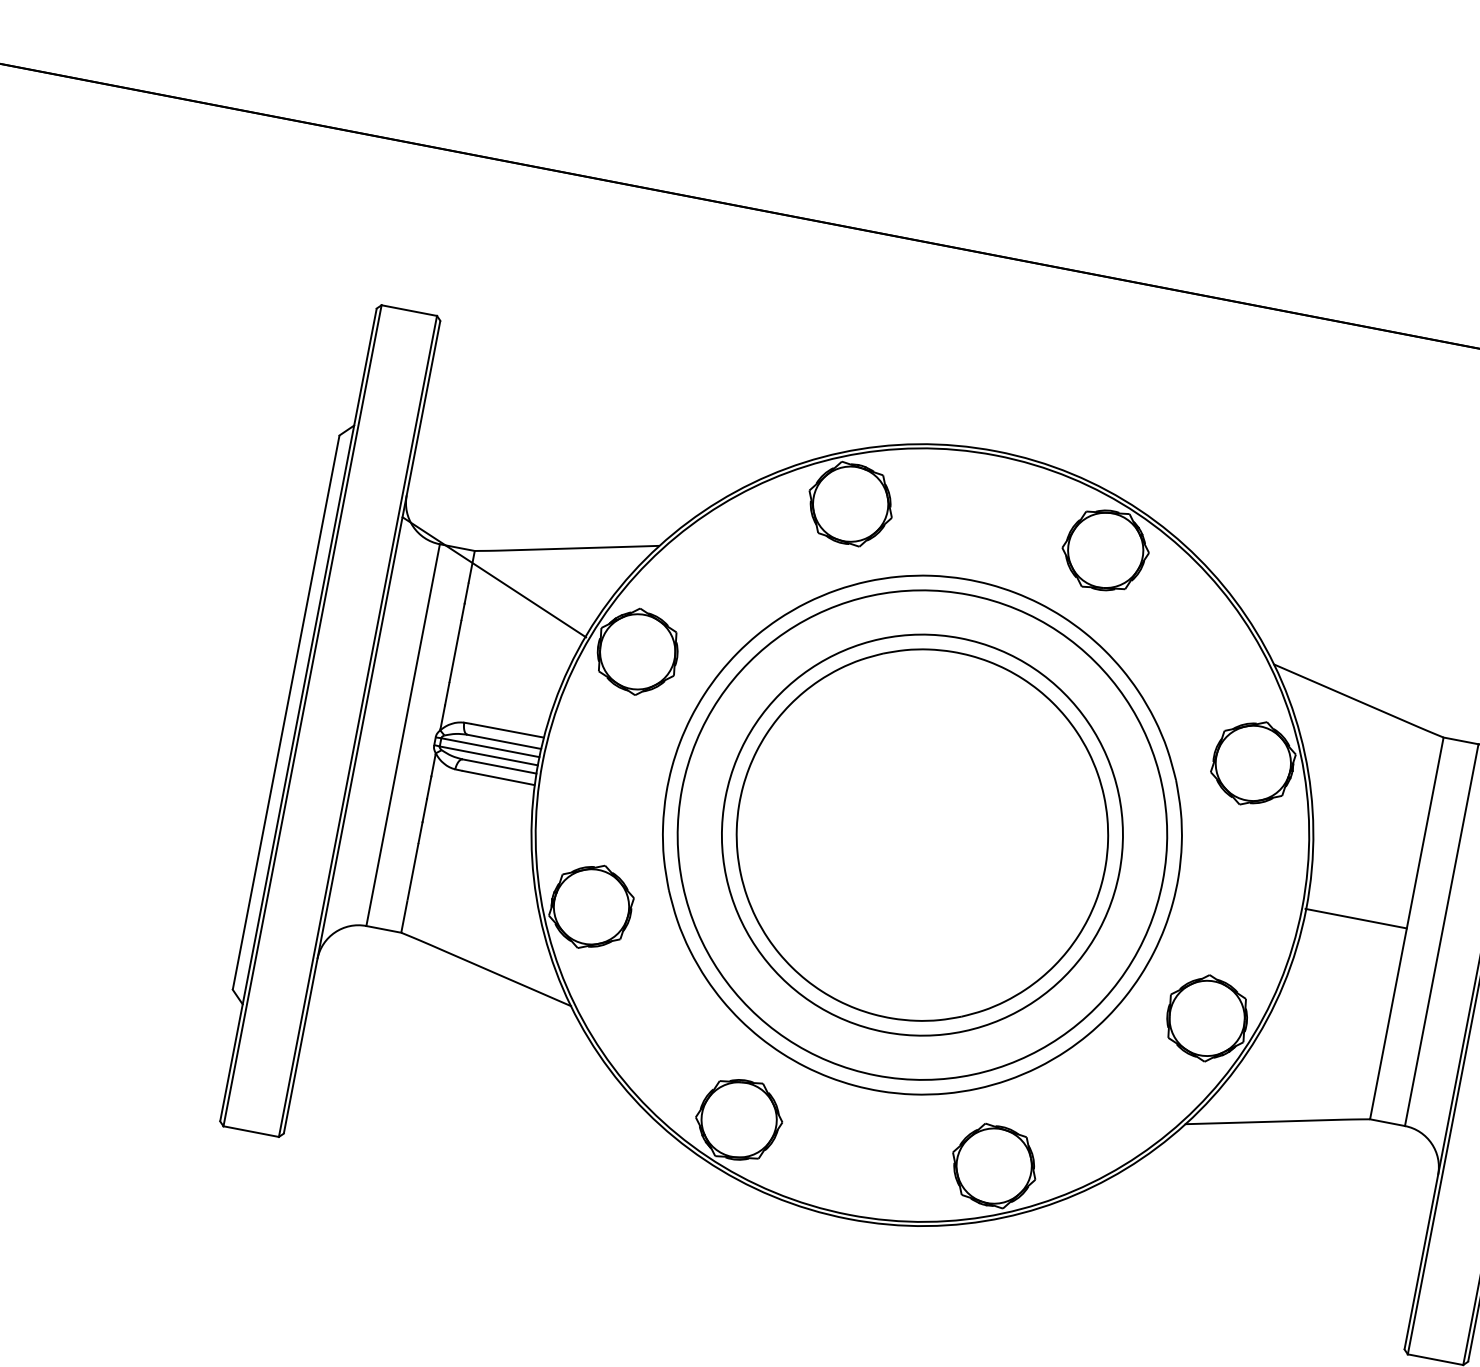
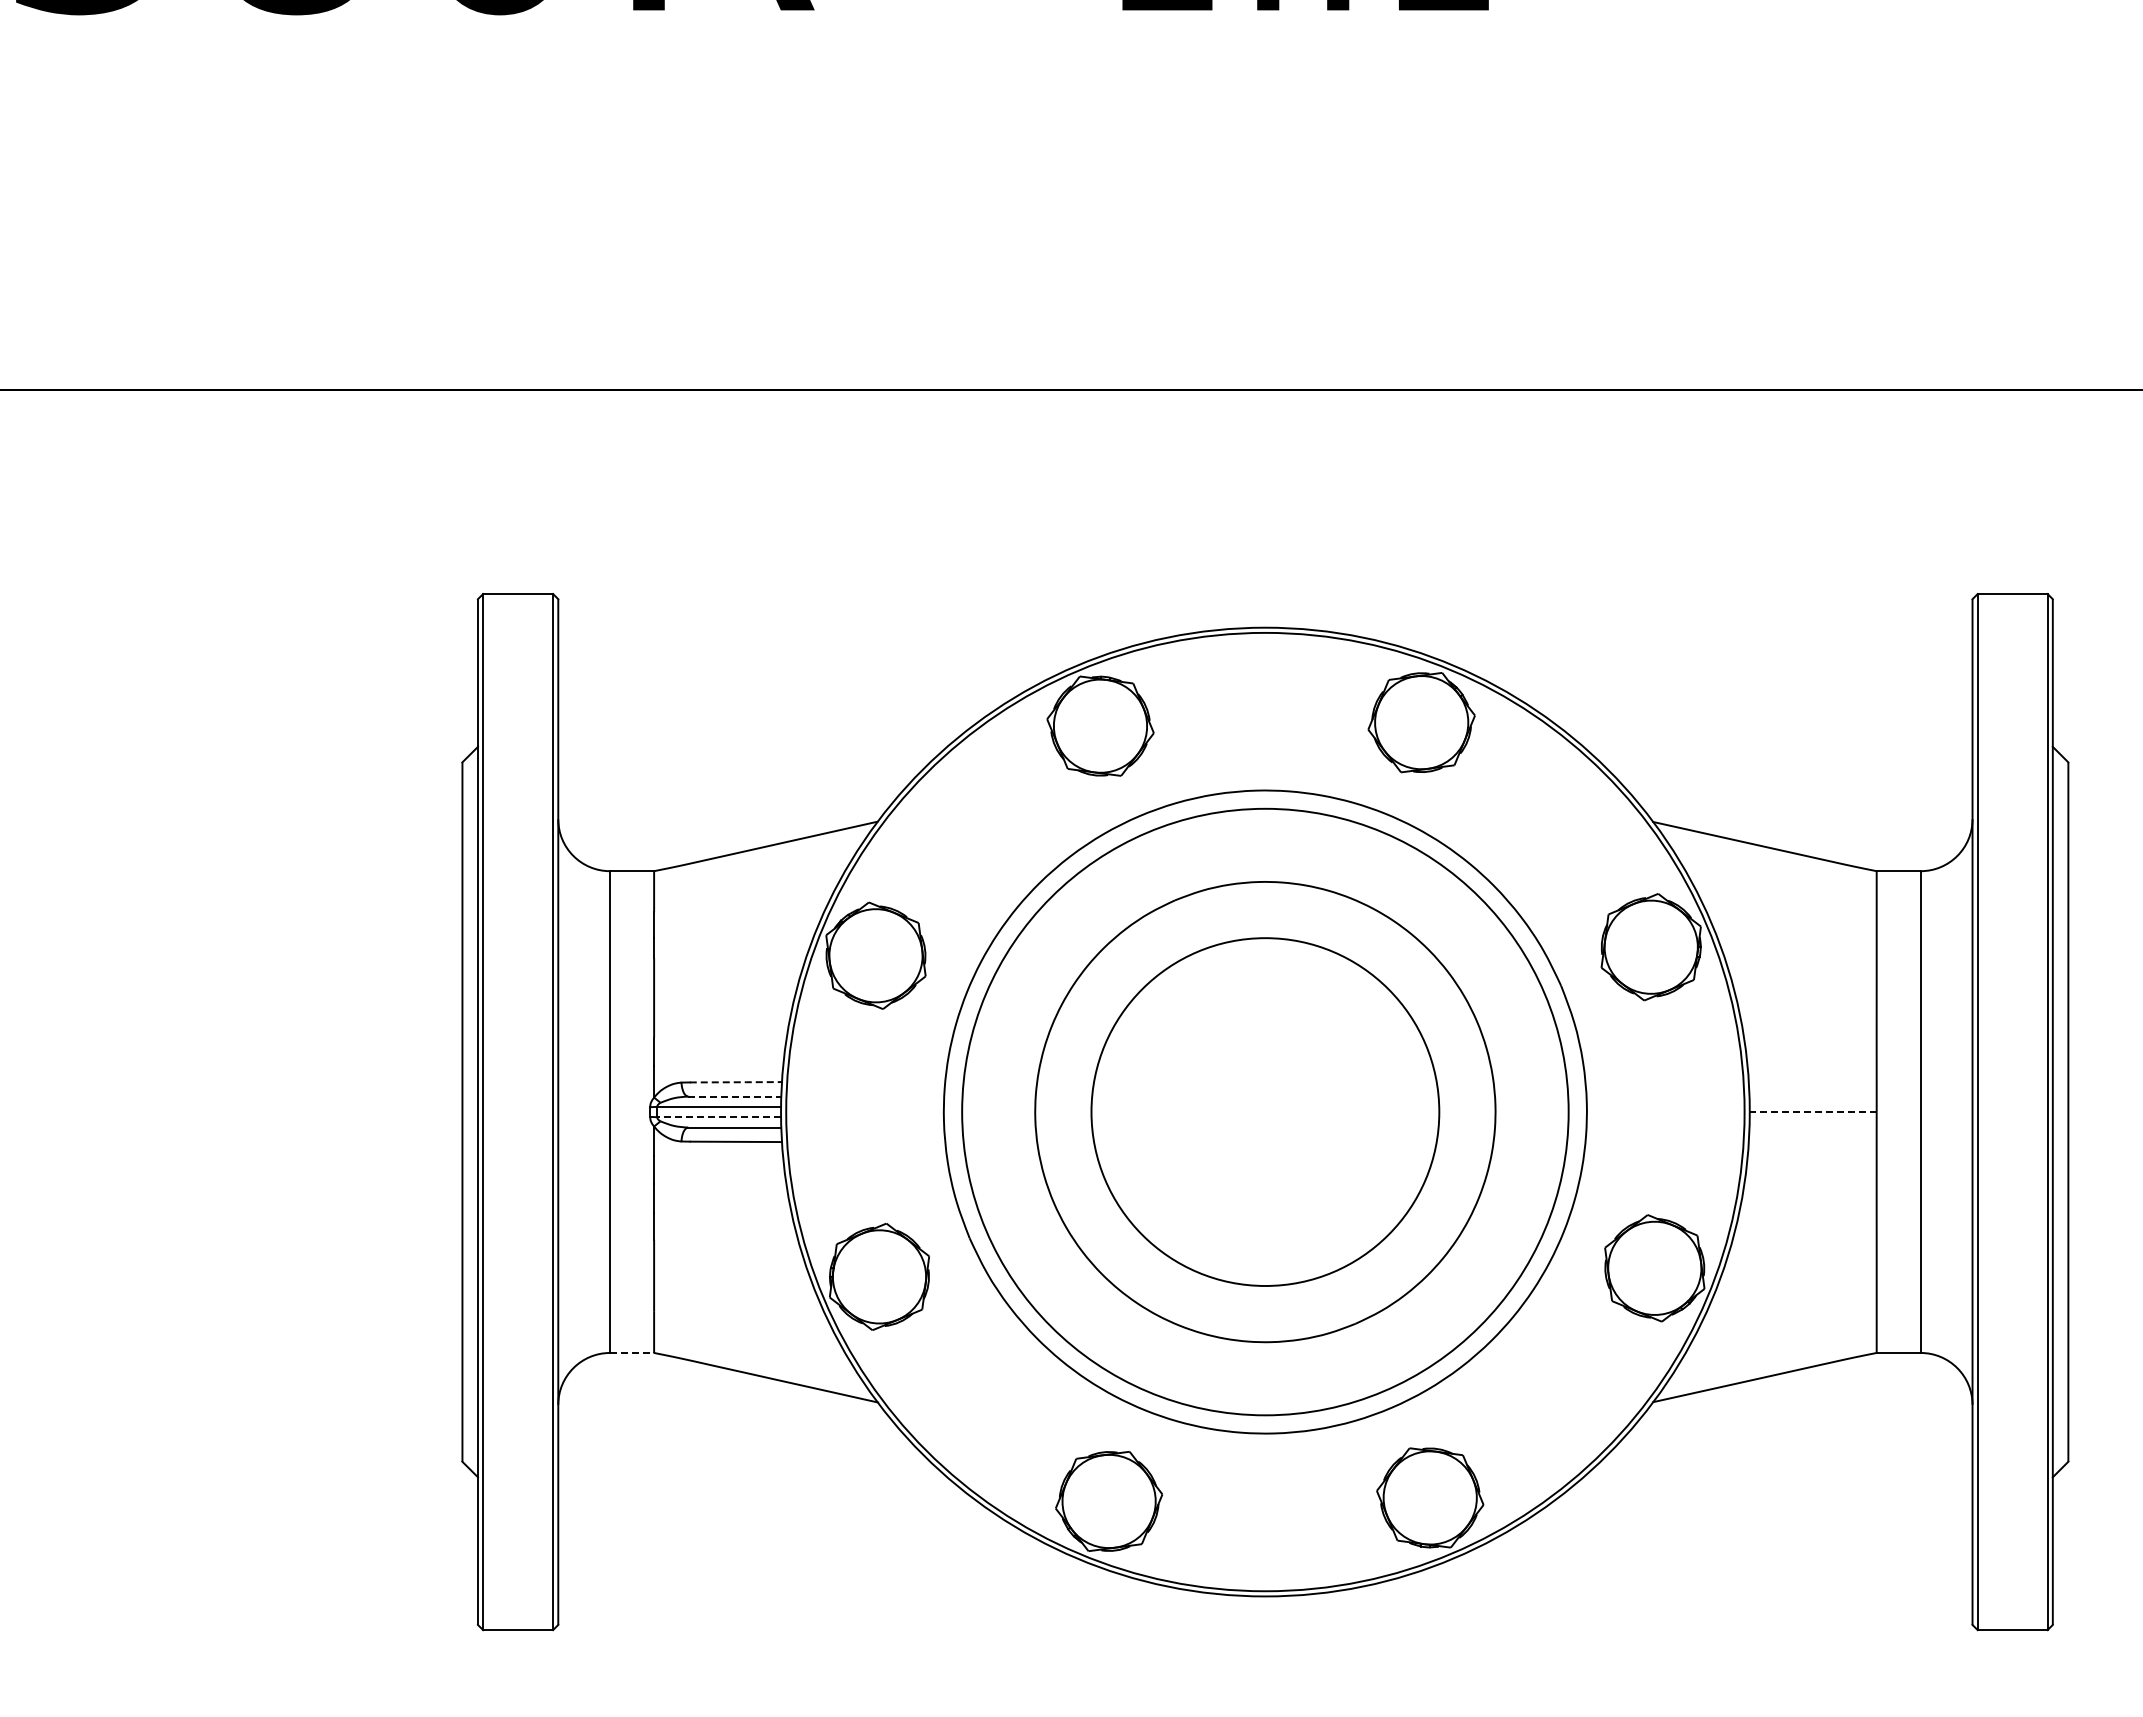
line: (493, 577) -> (683, 898), removed
line: (508, 731) -> (737, 1082), solid -> dashed
line: (504, 741) -> (734, 1096), solid -> dashed
line: (489, 756) -> (719, 1117), solid -> dashed
circle: (921, 834) -> (1264, 1111), size x0.7
line: (1355, 918) -> (1812, 1112), solid -> dashed
line: (384, 929) -> (632, 1352), solid -> dashed

